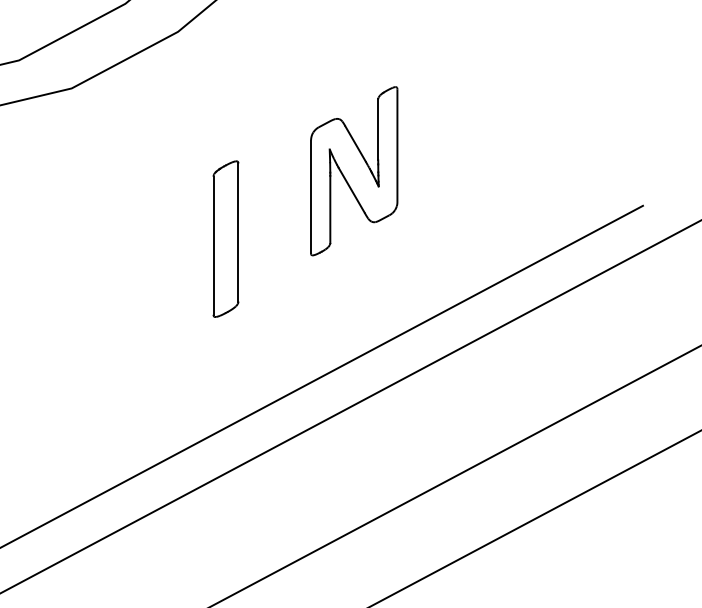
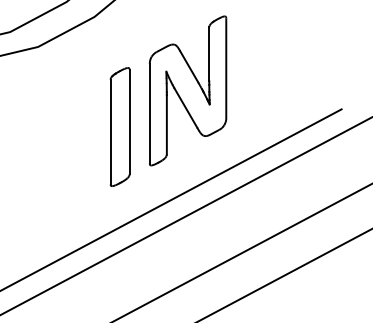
part: (354, 170) -> (188, 90), size x1.67
part: (224, 238) -> (119, 126), size x1.43

